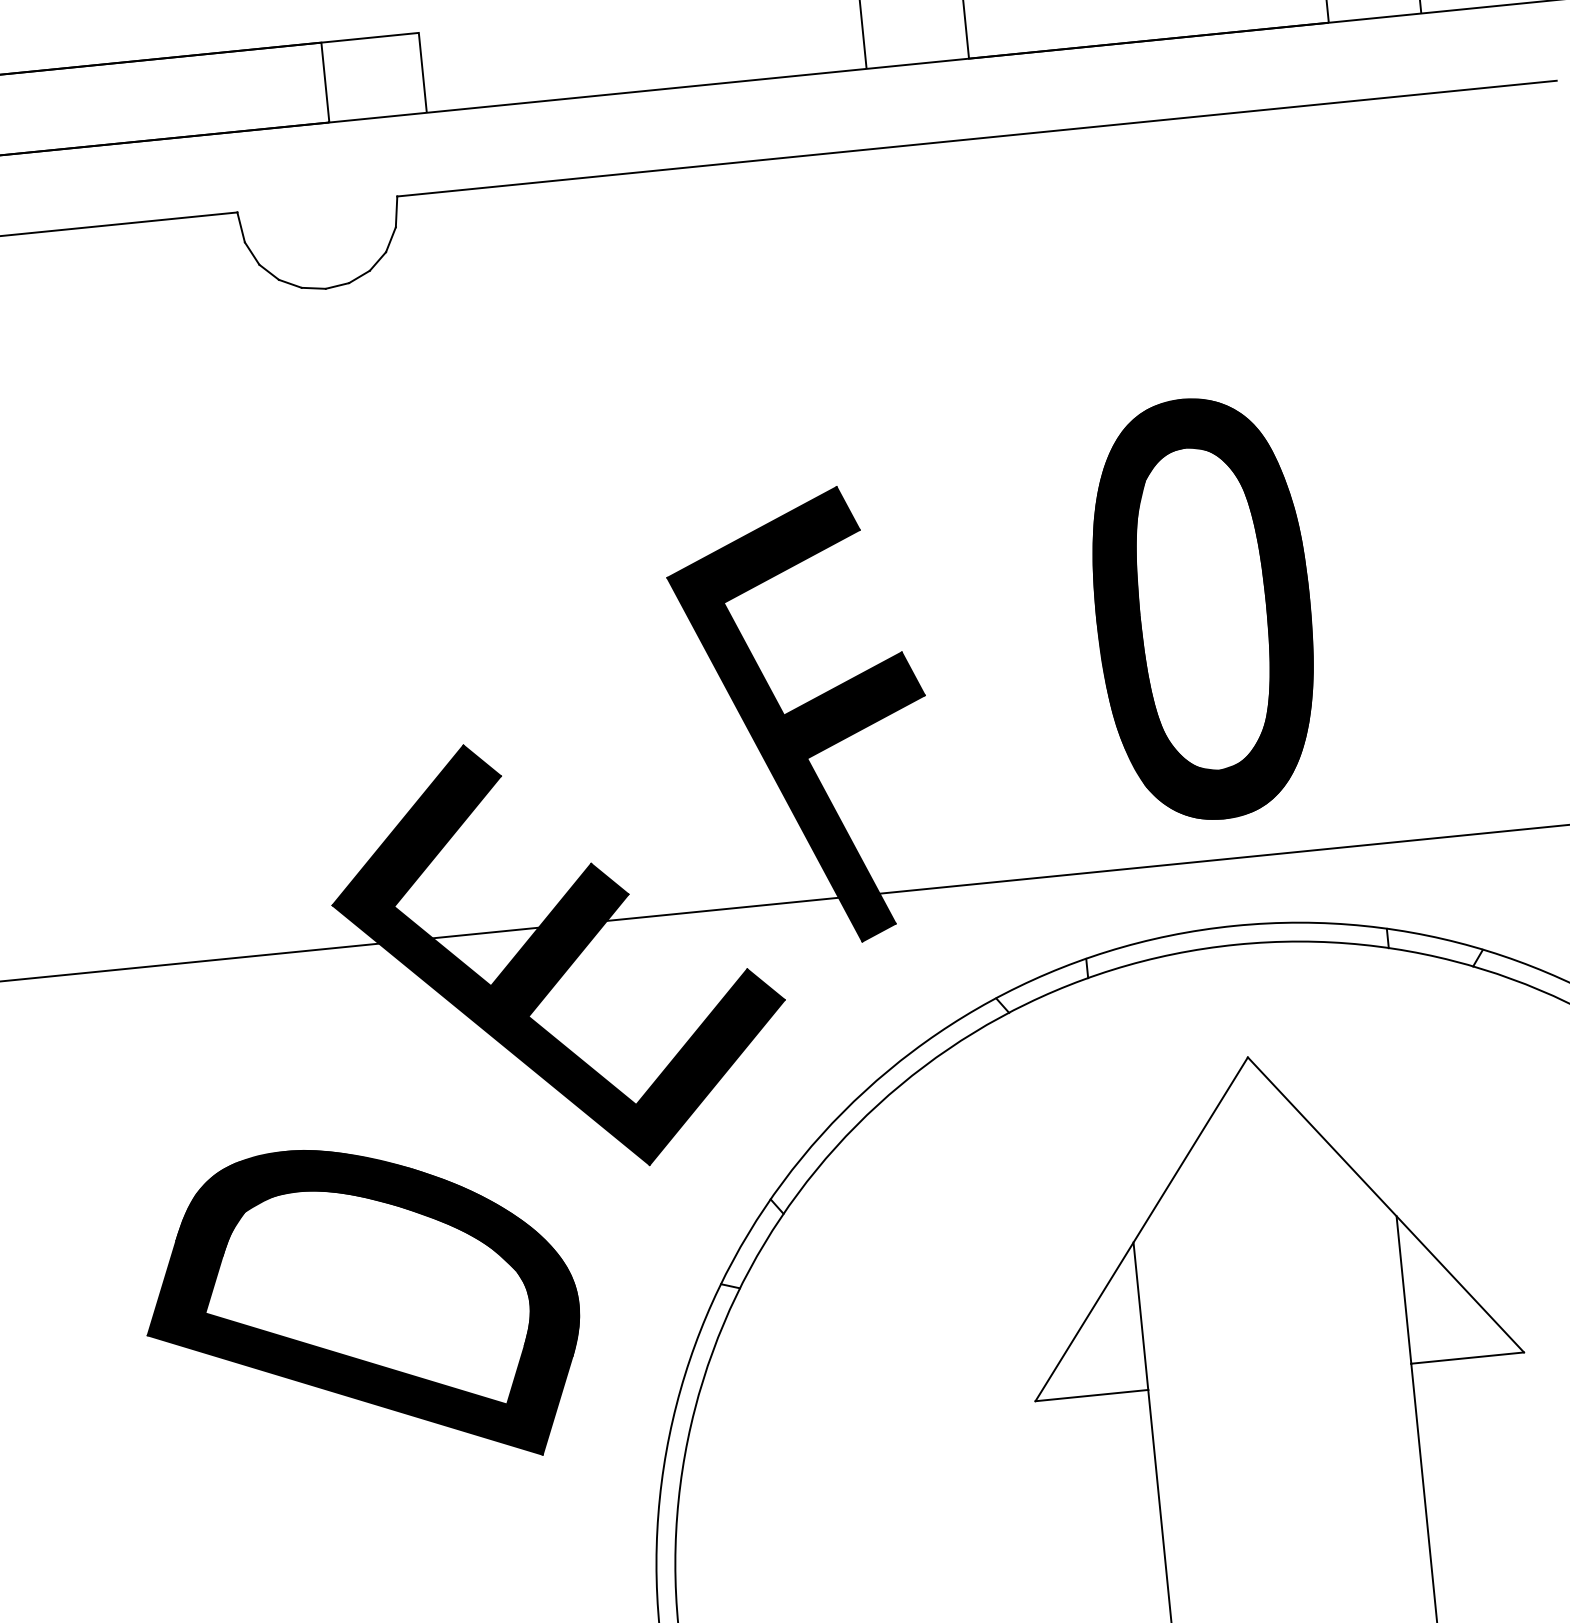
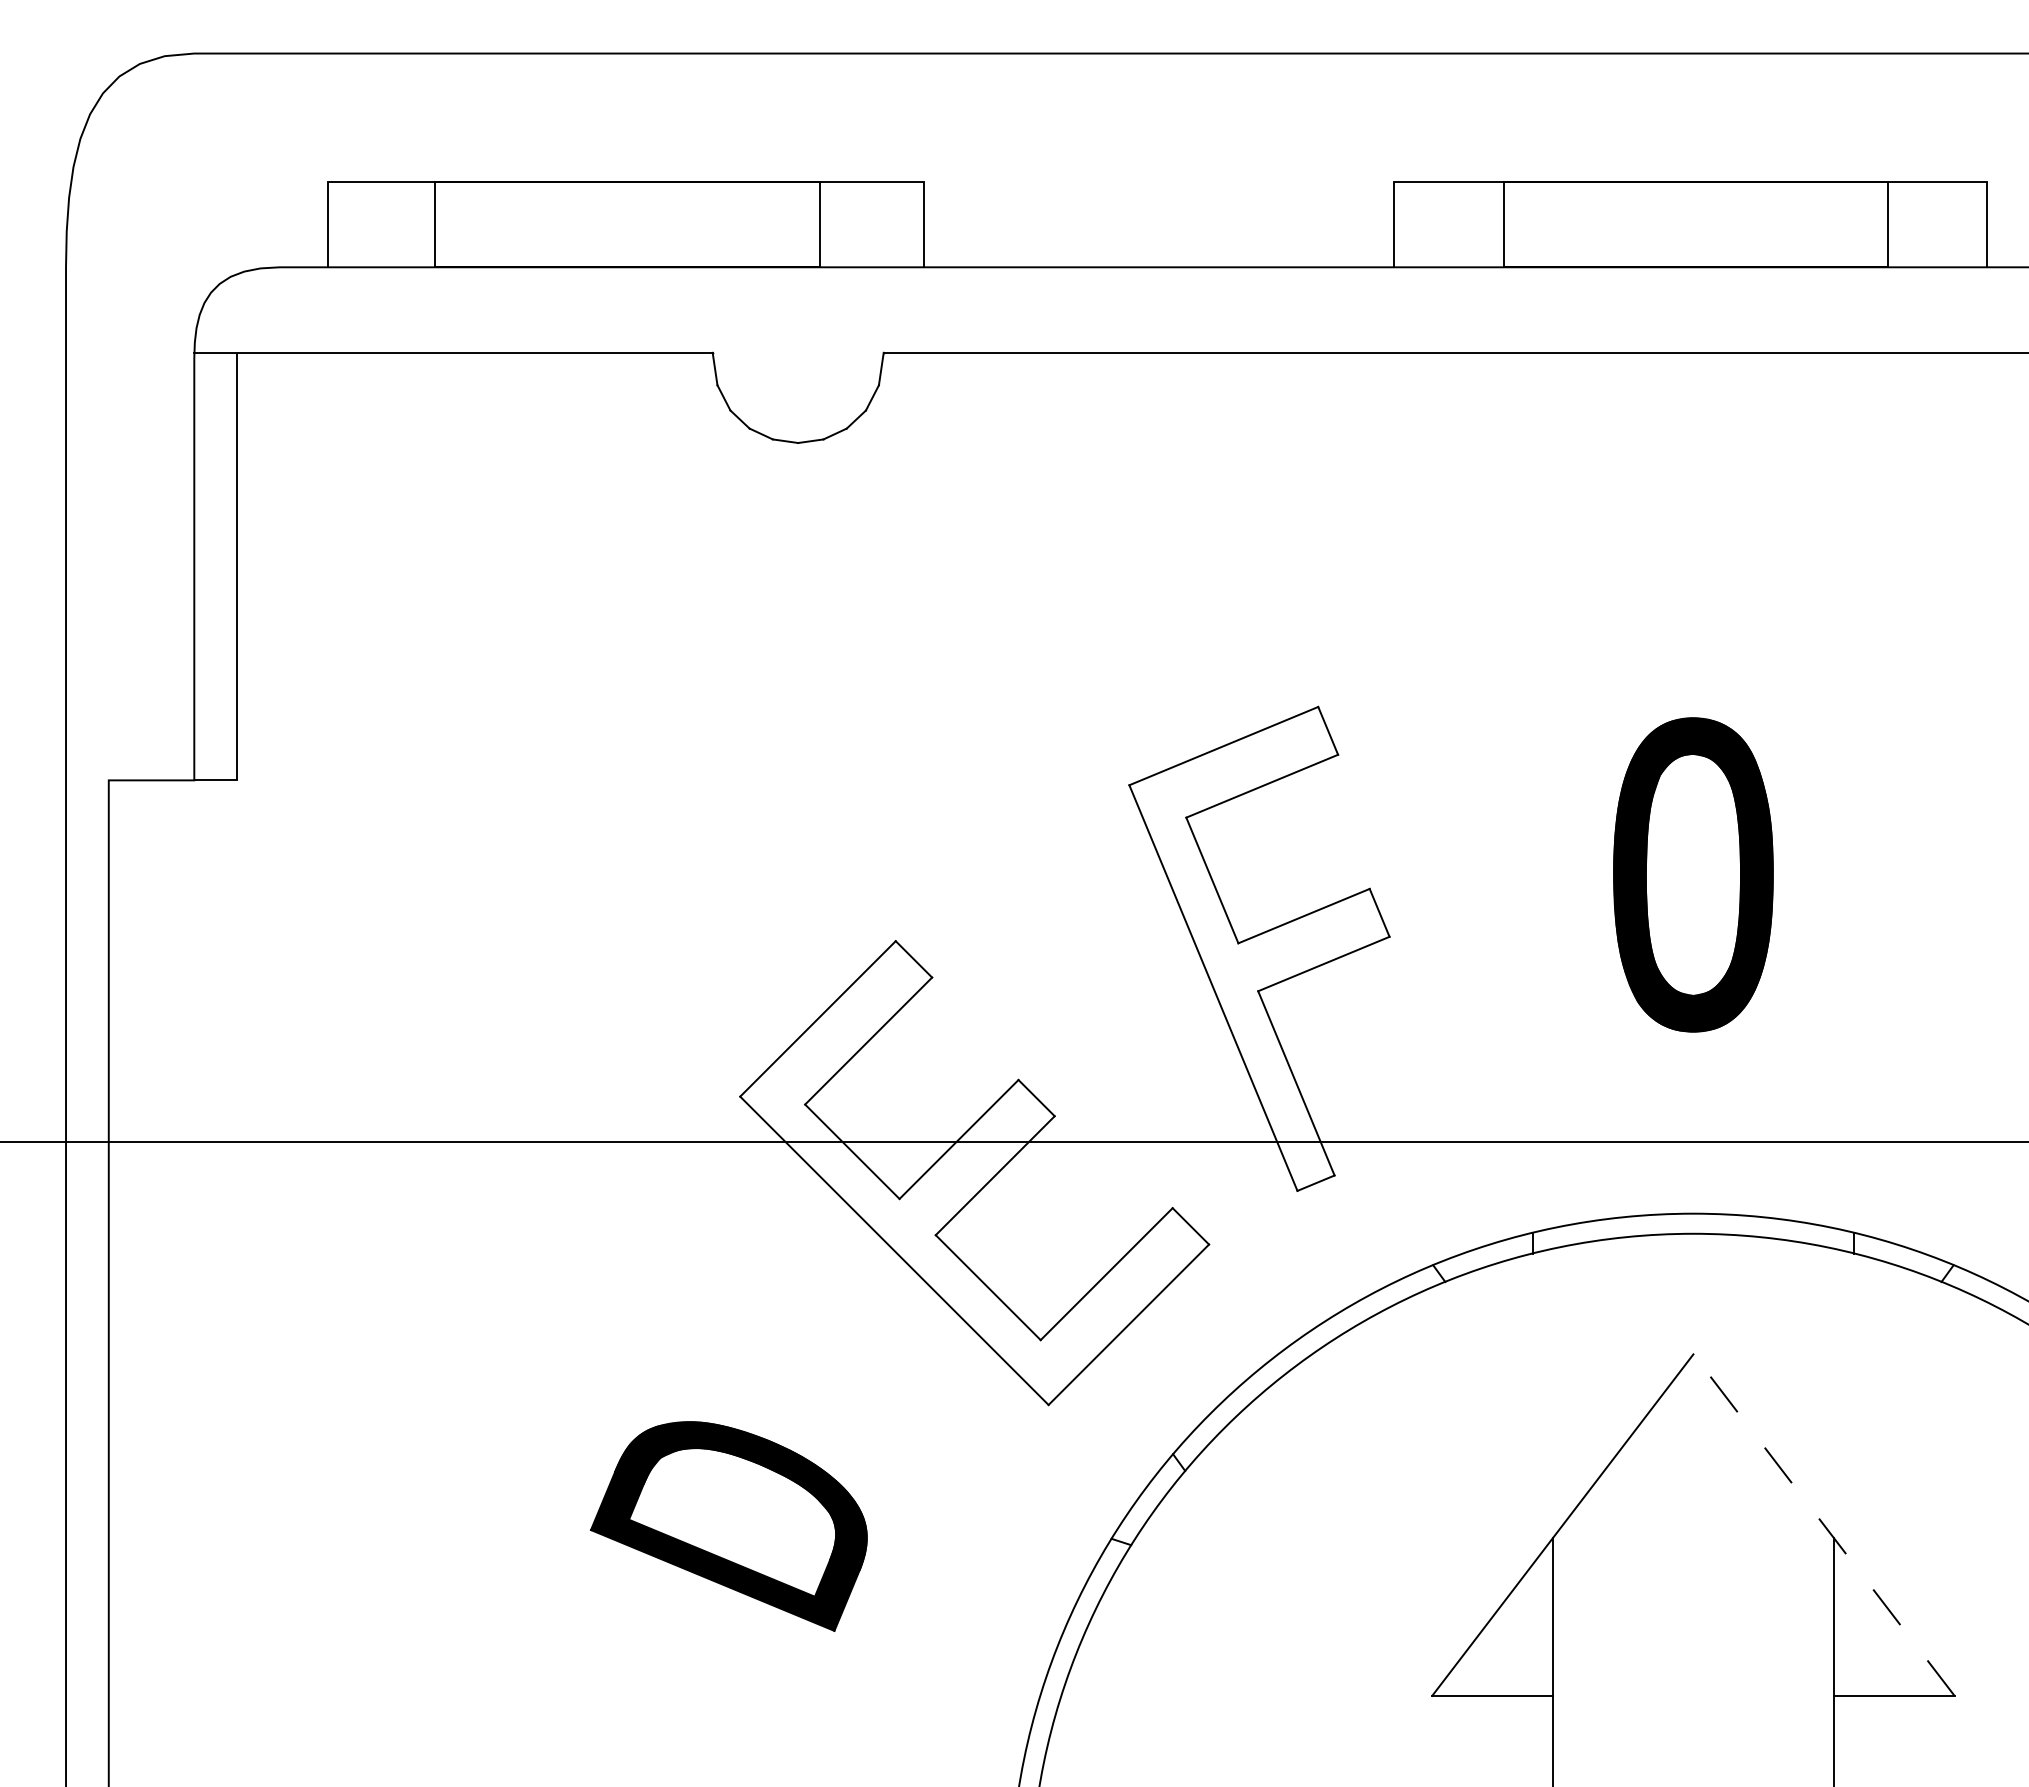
part: (1203, 608) -> (1693, 874), size x0.7
fill: (804, 718) -> (1259, 948), removed
fill: (558, 954) -> (974, 1172), removed
line: (1385, 1204) -> (1823, 1524), solid -> dashed
part: (361, 1308) -> (728, 1526), size x0.6

